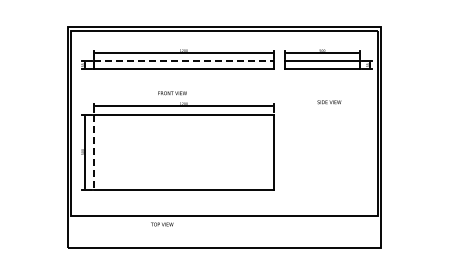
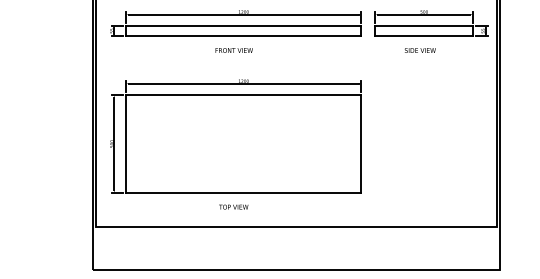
line: (184, 61) -> (244, 26), dashed -> solid
text: (172, 93) -> (234, 50), moved
text: (329, 102) -> (420, 50), moved
line: (93, 152) -> (125, 144), dashed -> solid
text: (162, 224) -> (234, 207), moved

